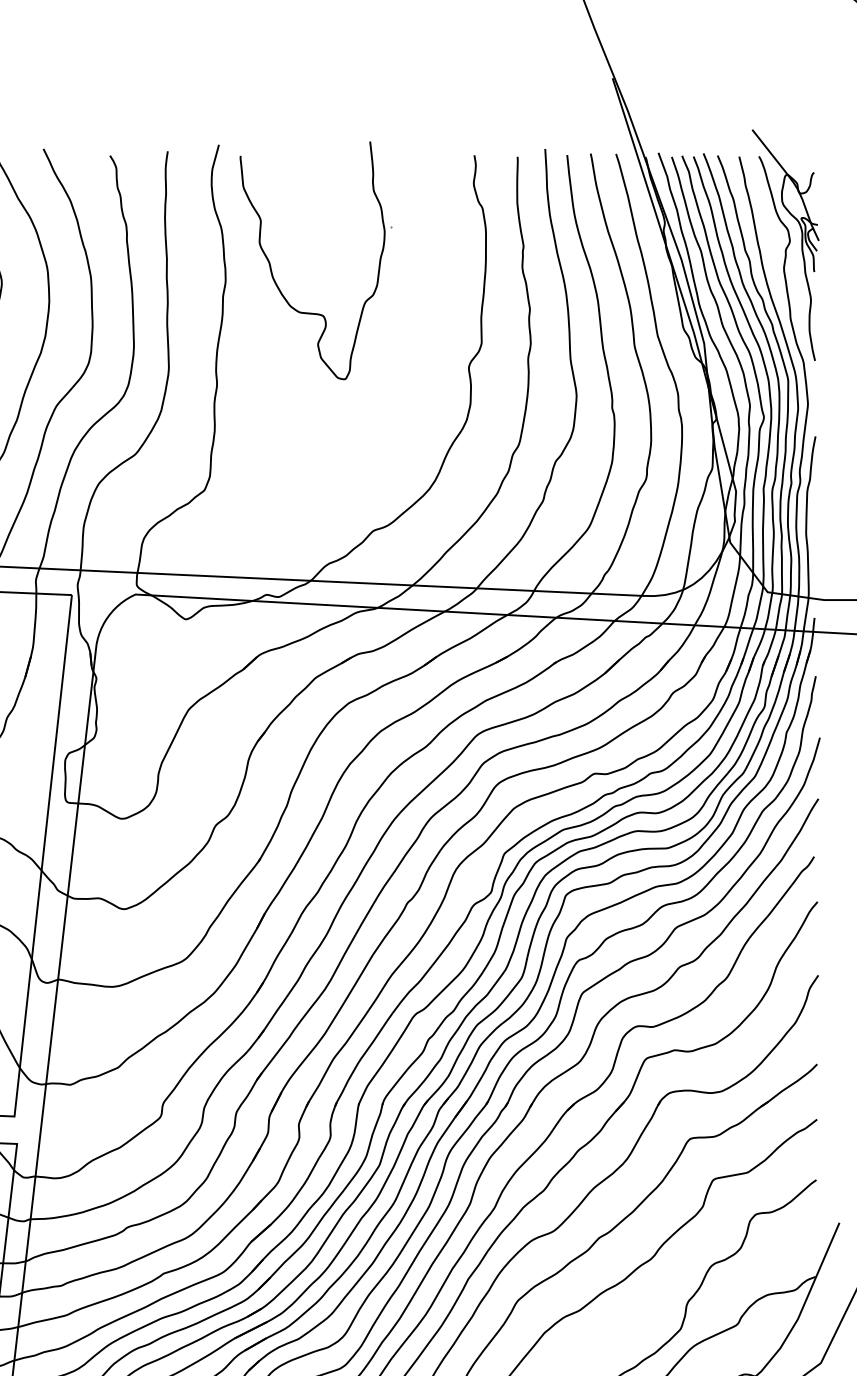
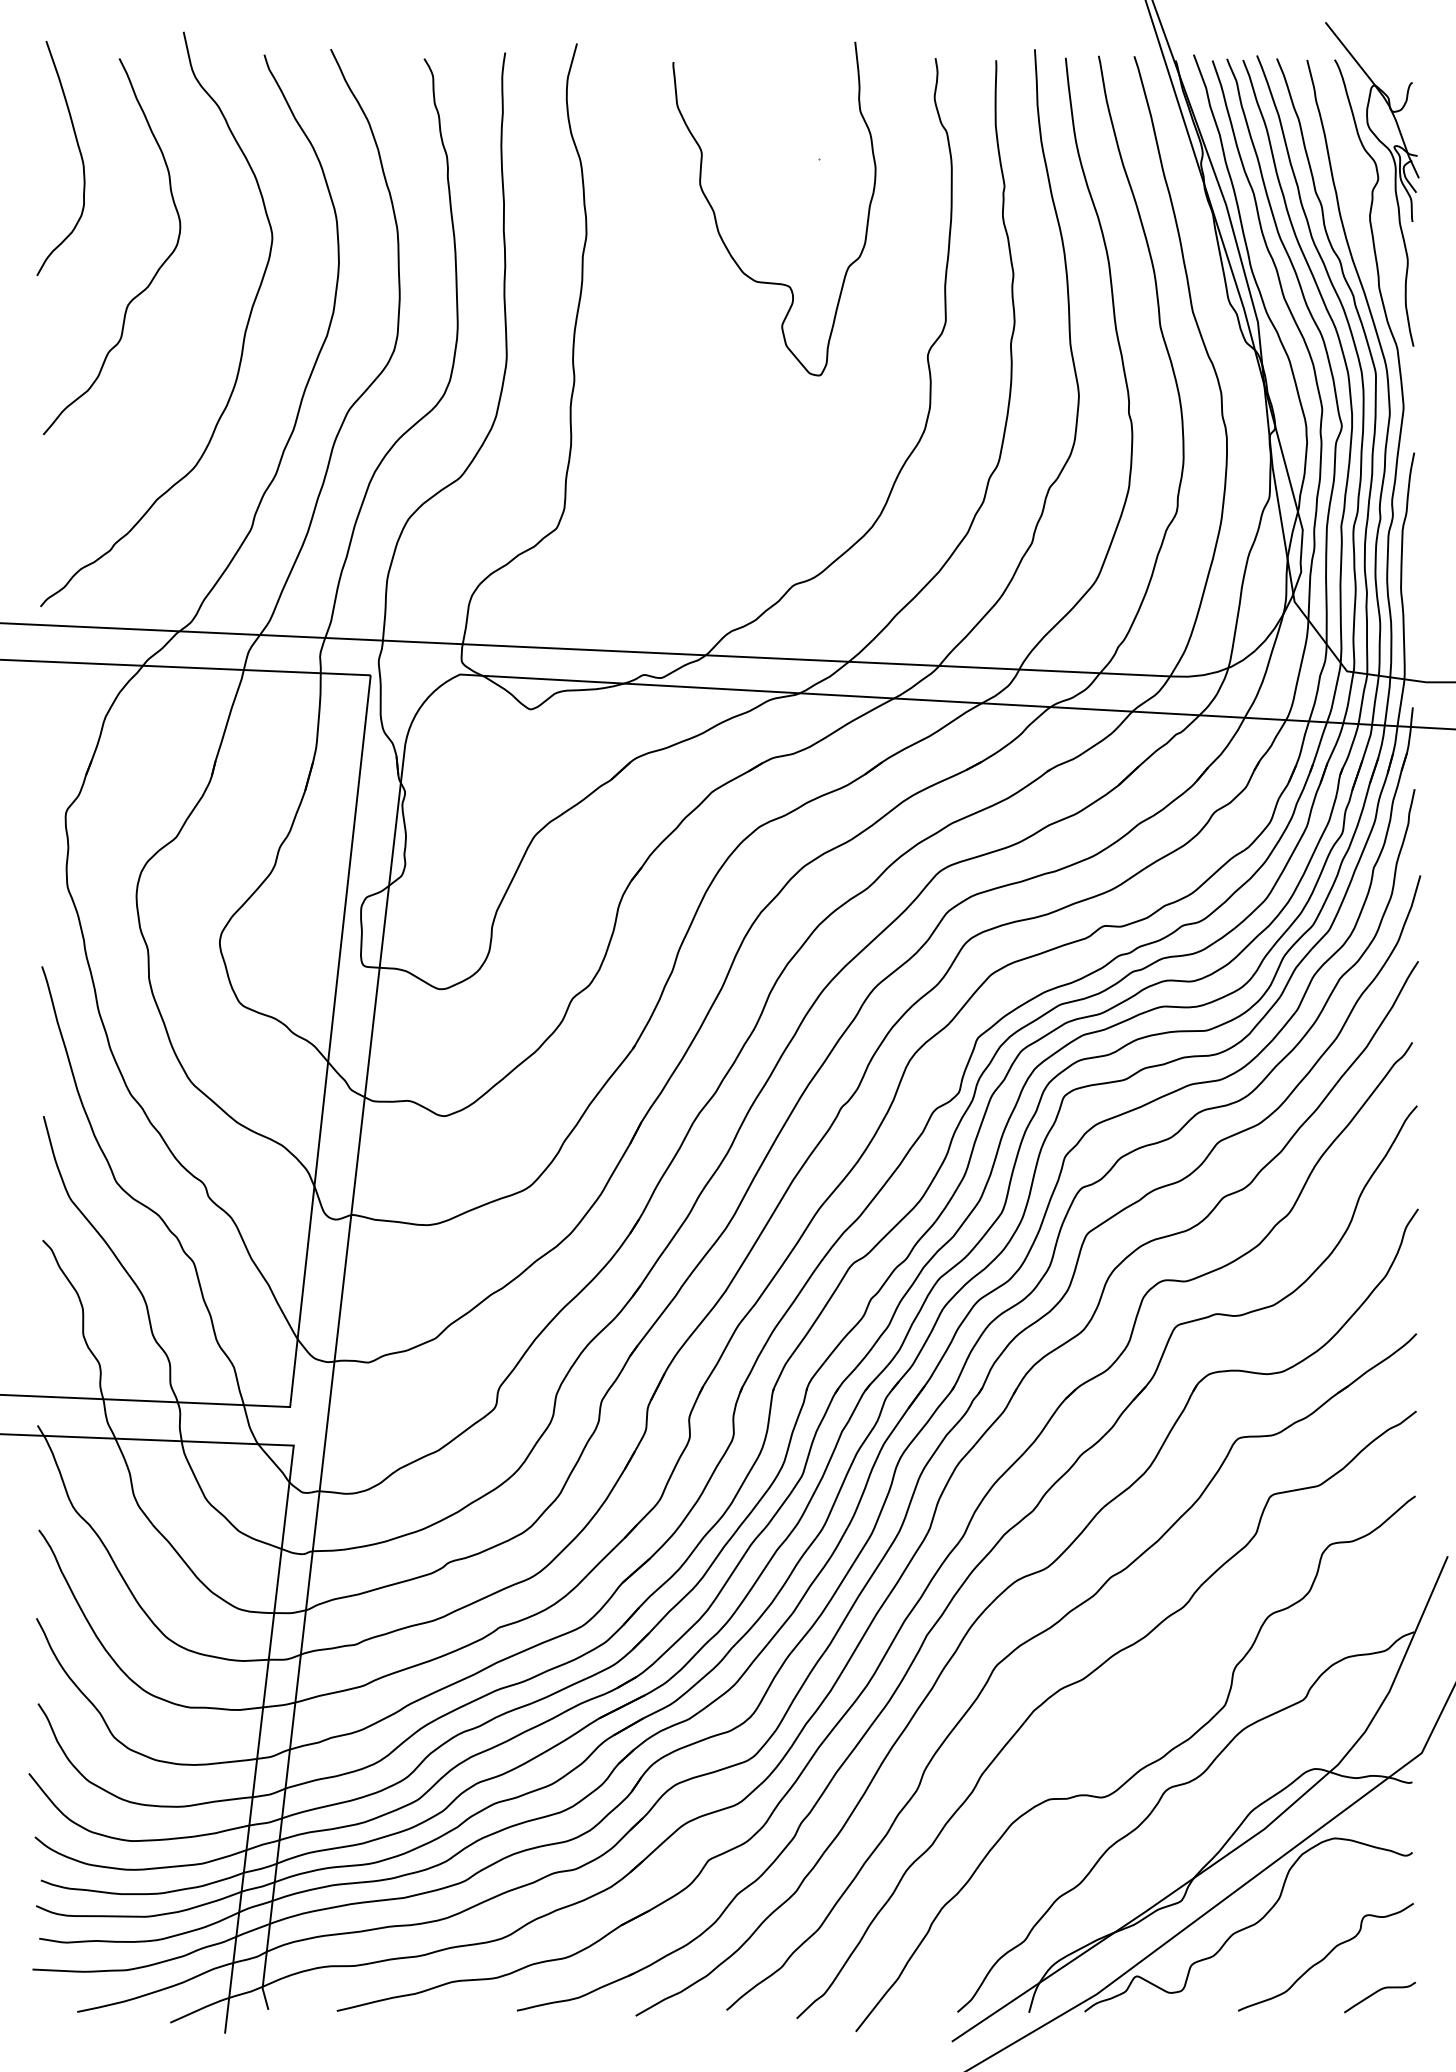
curve: (271, 267) -> (716, 218), moved

